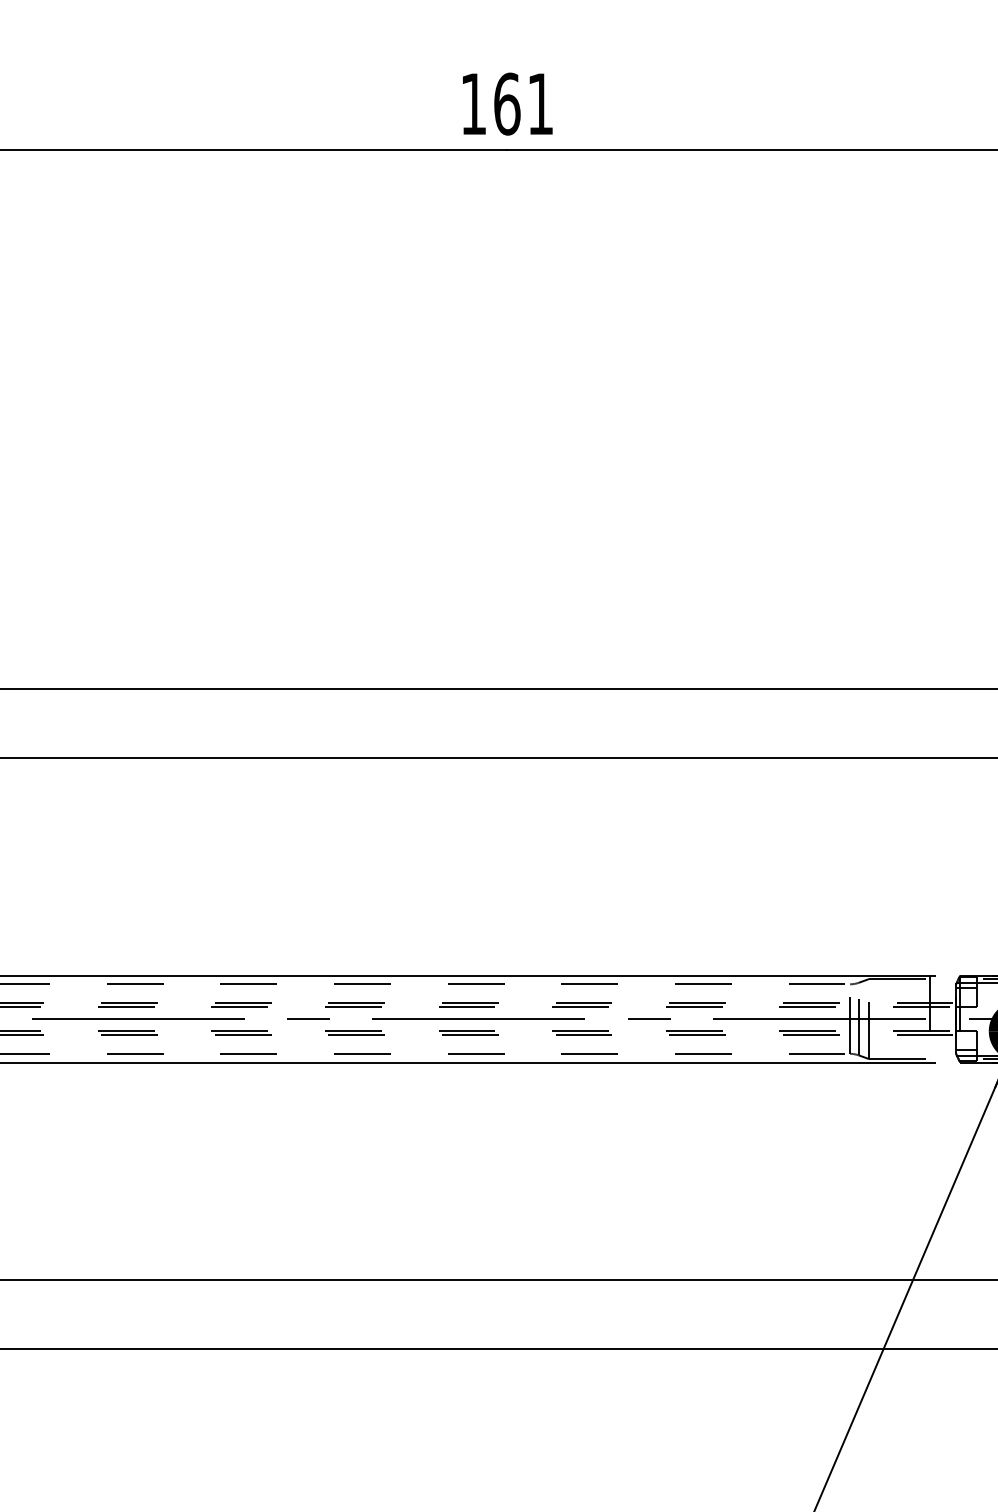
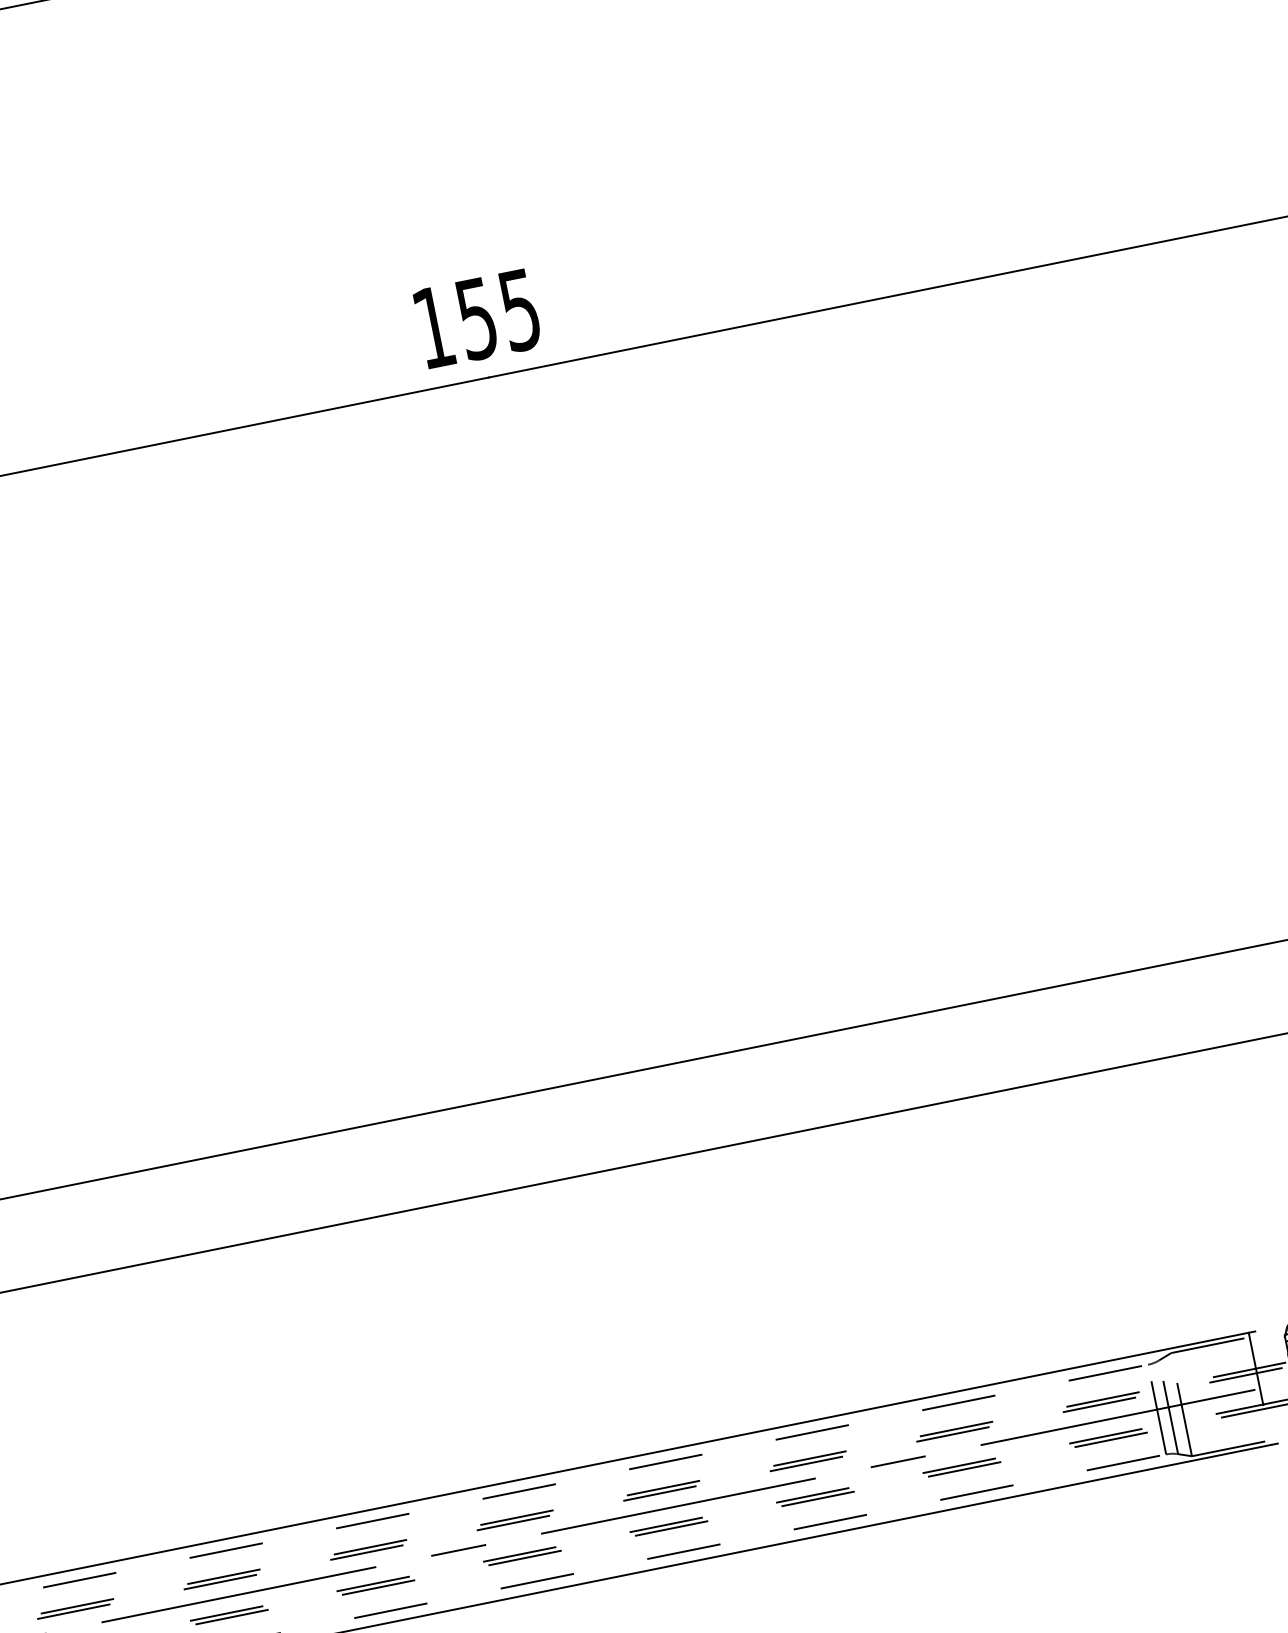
text: (523, 103) -> (497, 313), 161 -> 155

